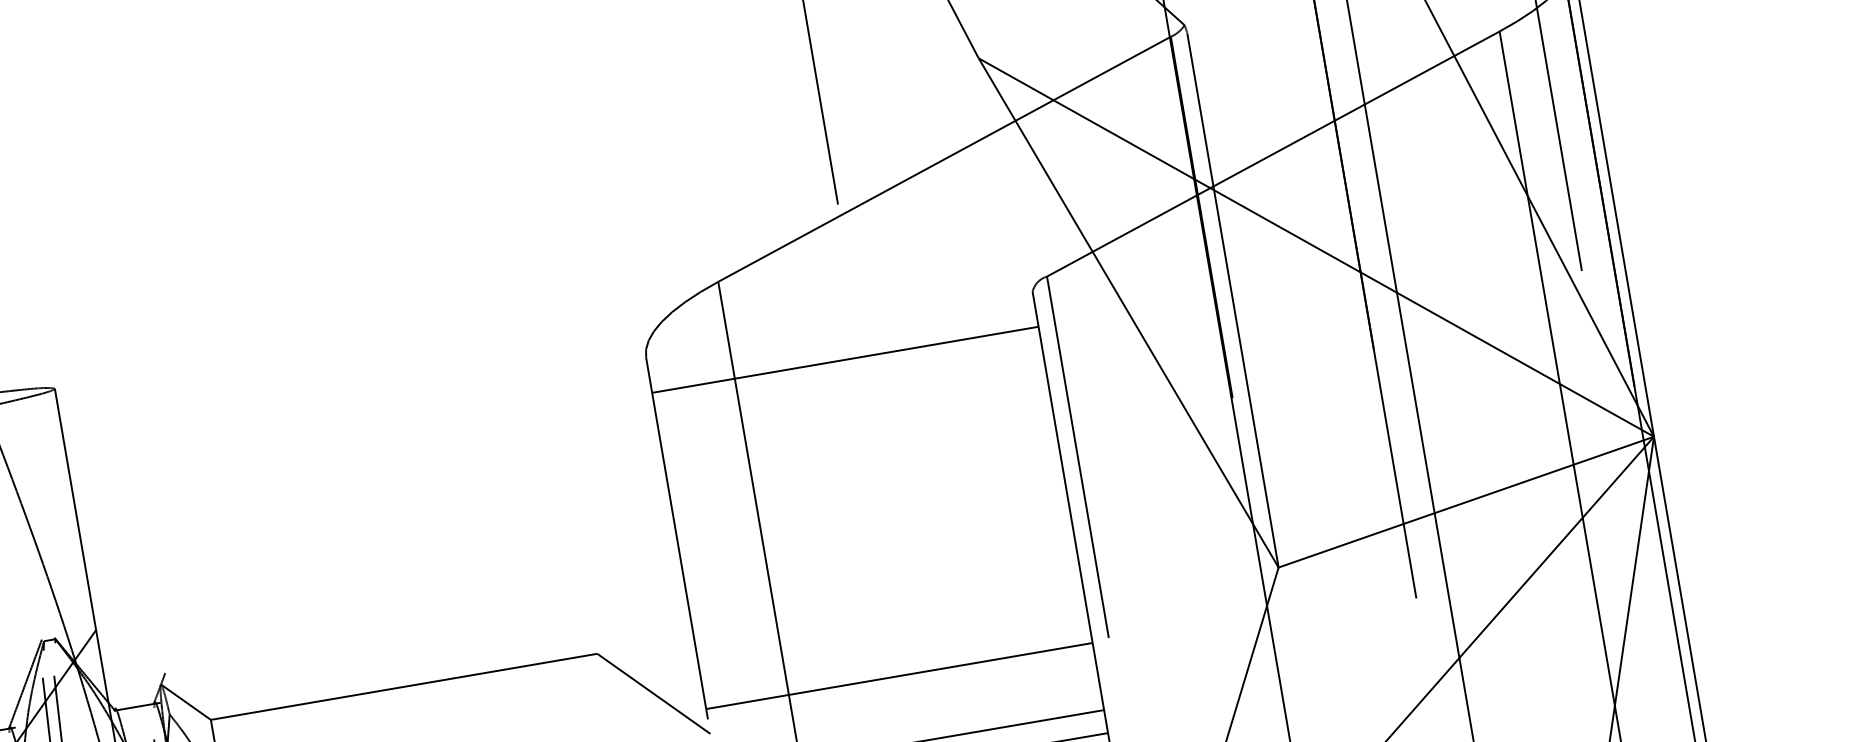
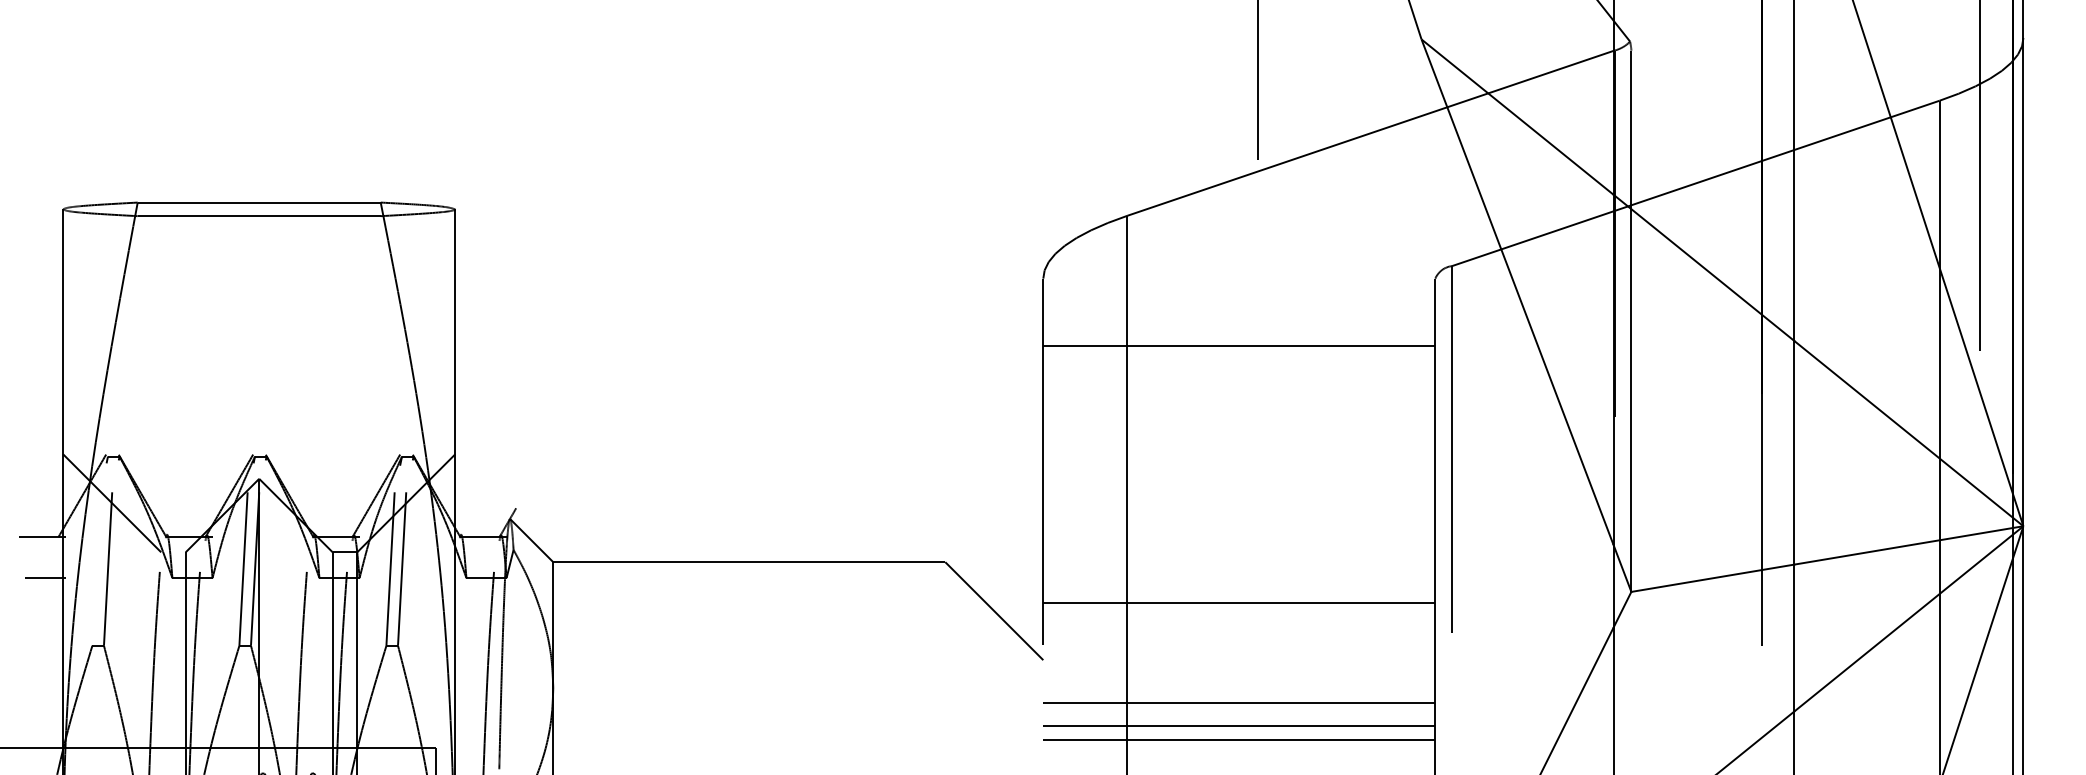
line: (845, 360) -> (1239, 346), moved
line: (899, 675) -> (1239, 602), moved

